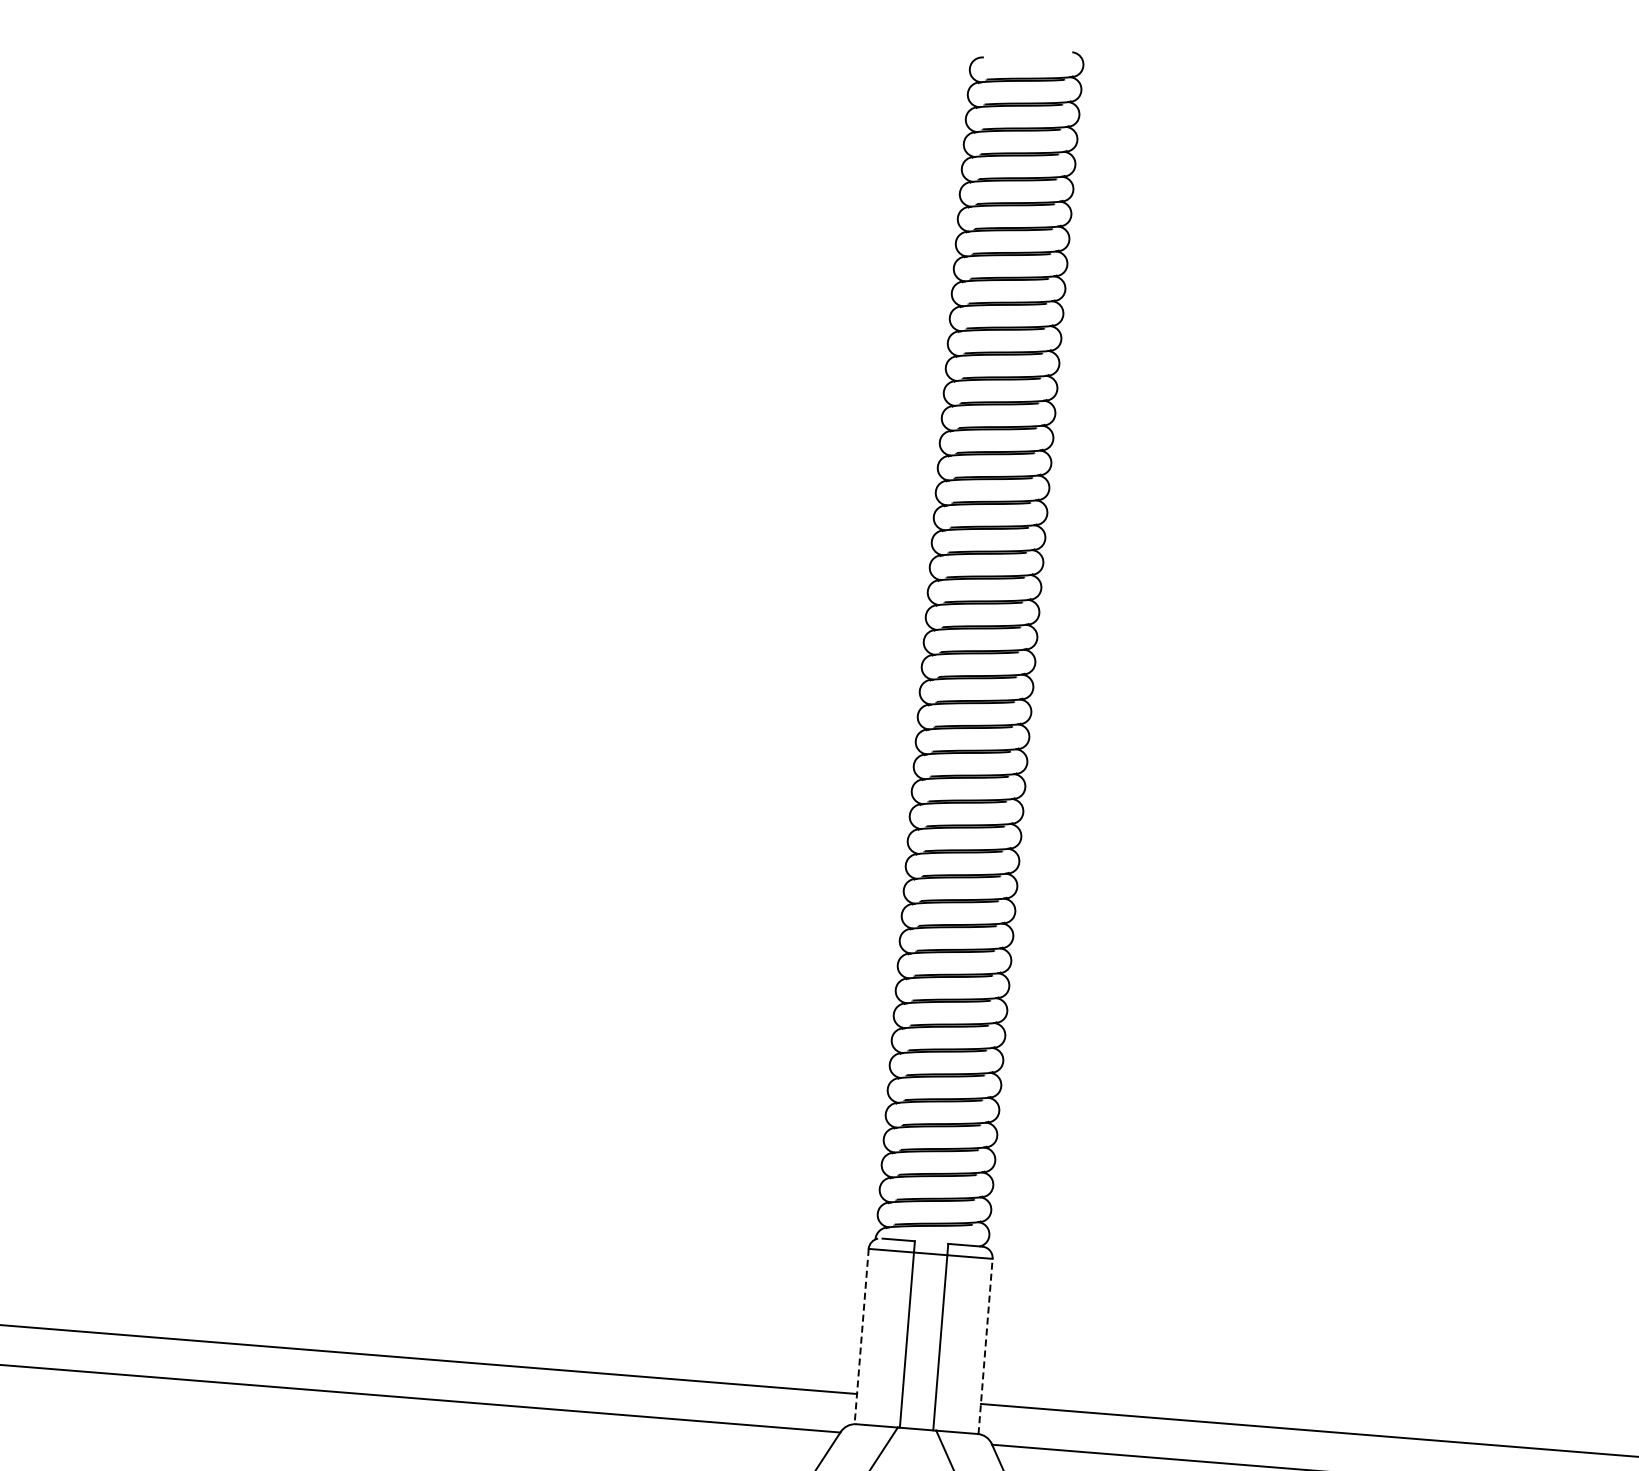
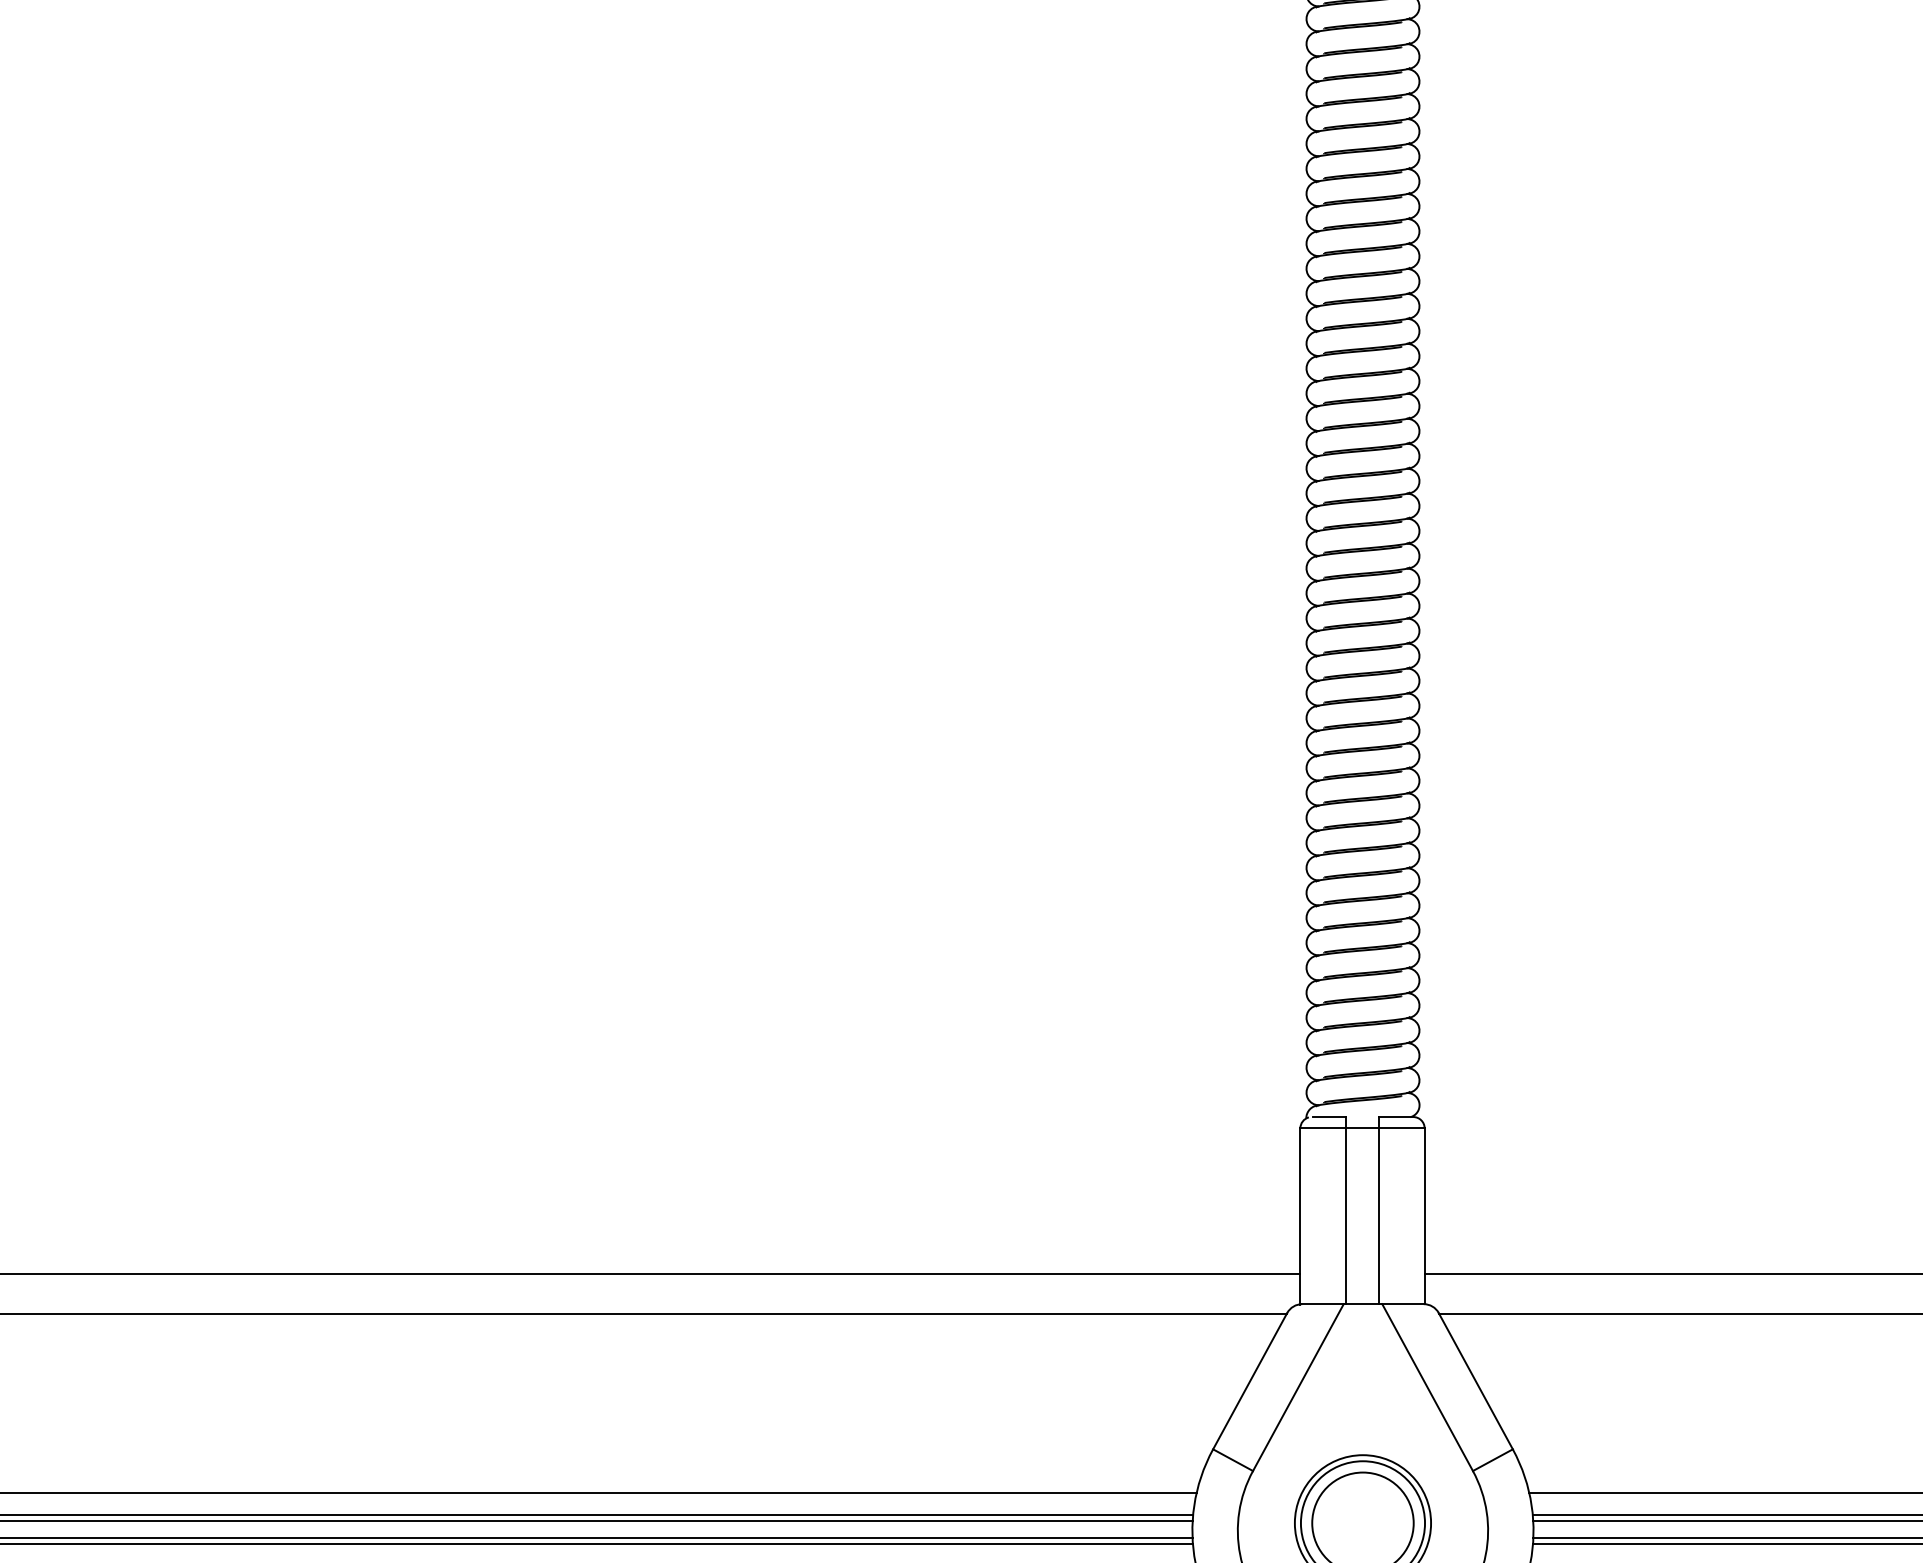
line: (861, 1337) -> (1300, 1217), dashed -> solid
line: (985, 1346) -> (1424, 1216), dashed -> solid

